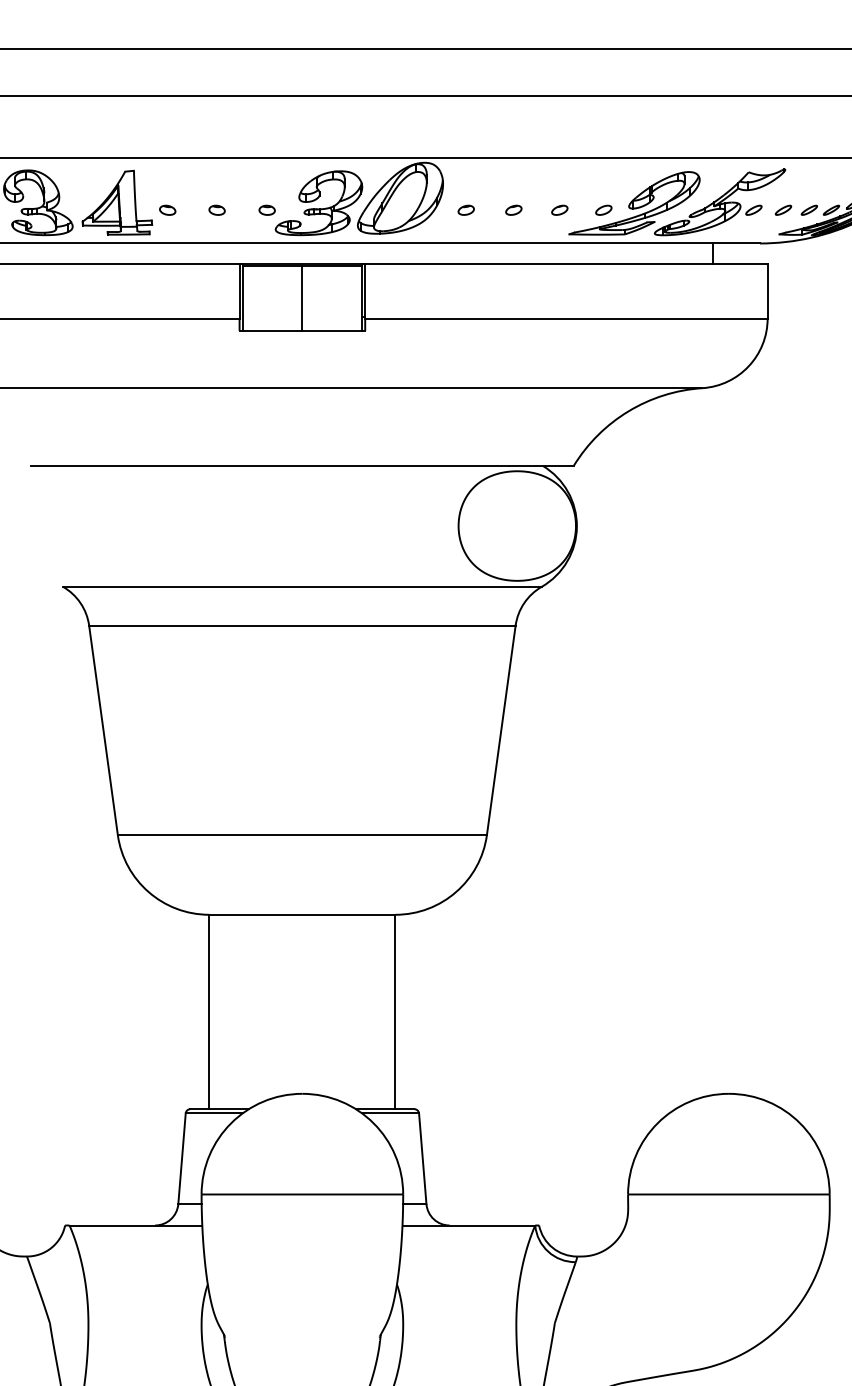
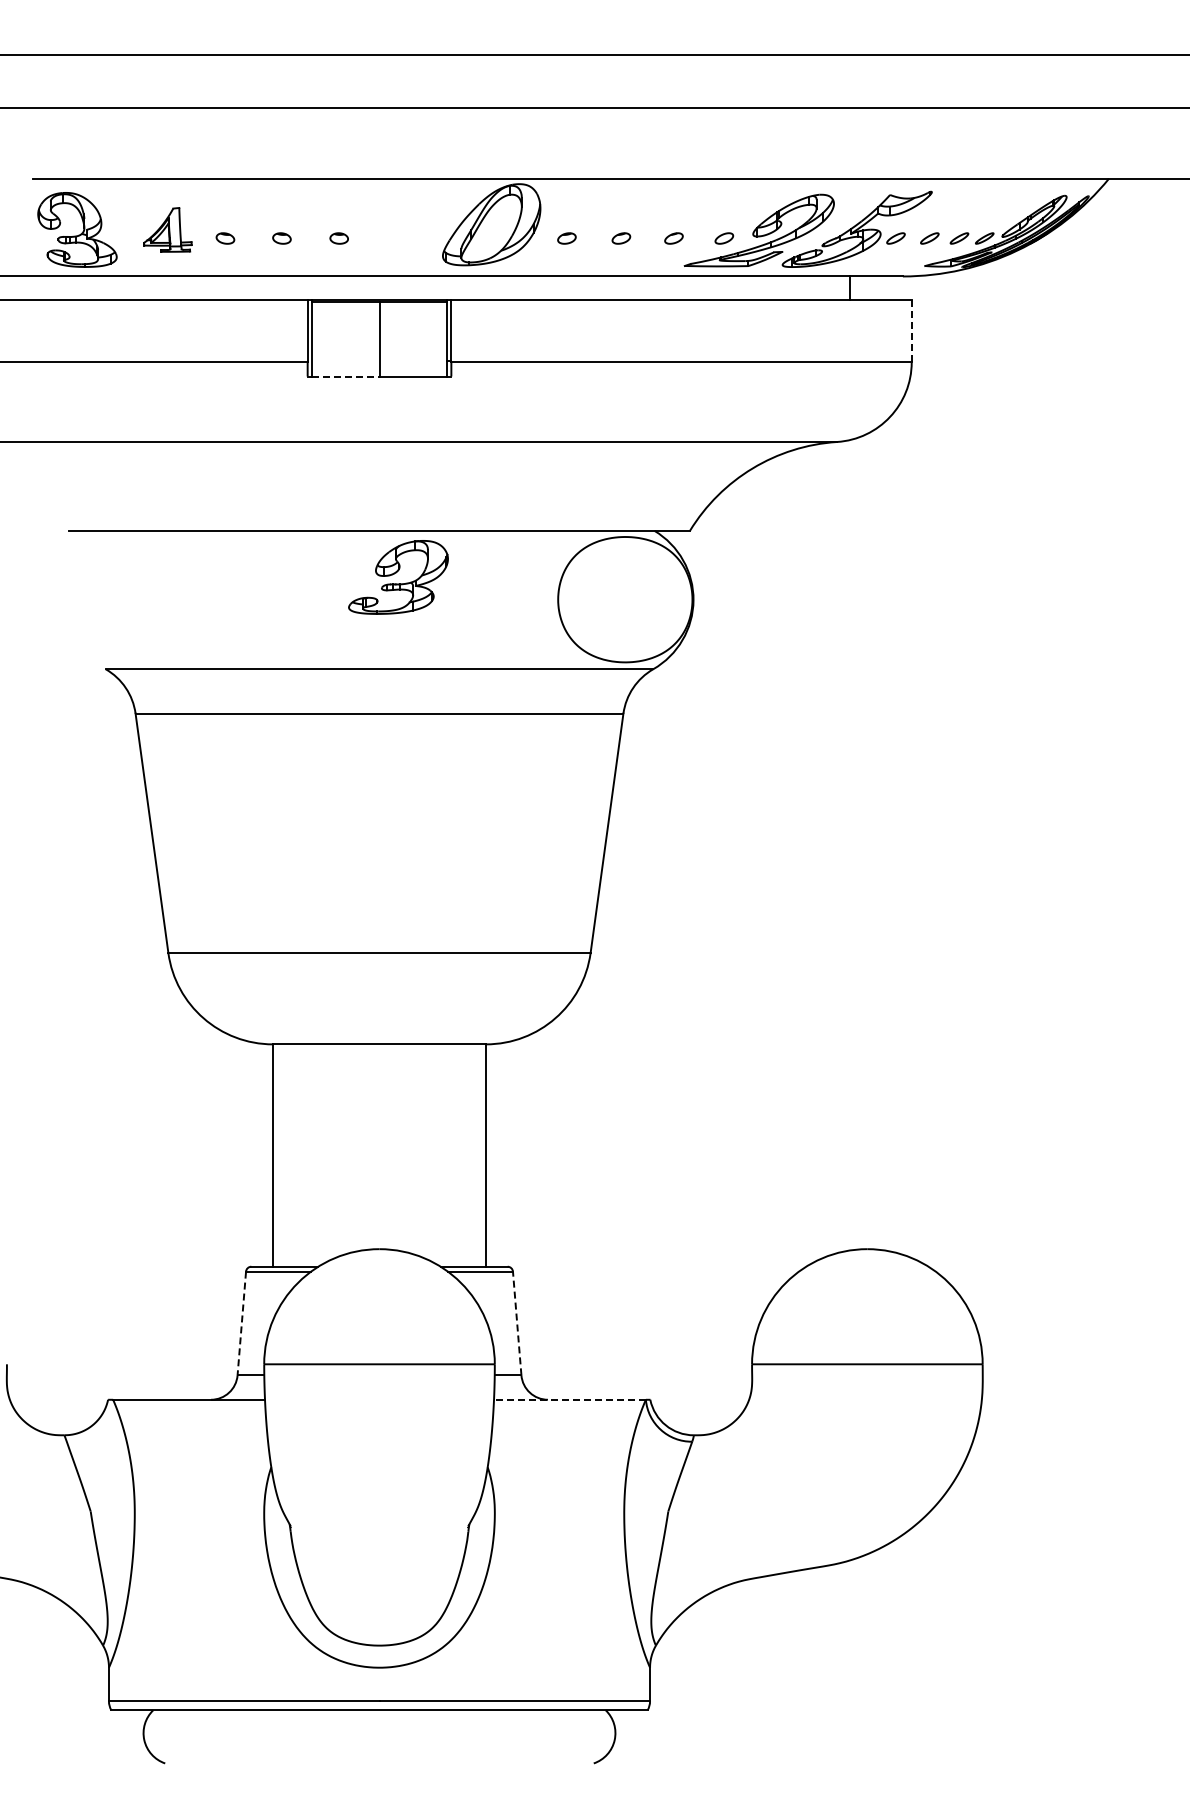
part: (117, 202) -> (167, 229), size x0.6
part: (318, 203) -> (398, 577), moved
line: (767, 290) -> (911, 330), solid -> dashed
line: (272, 330) -> (345, 376), solid -> dashed
line: (423, 1157) -> (517, 1322), solid -> dashed
line: (181, 1158) -> (241, 1323), solid -> dashed
line: (468, 1225) -> (569, 1399), solid -> dashed

